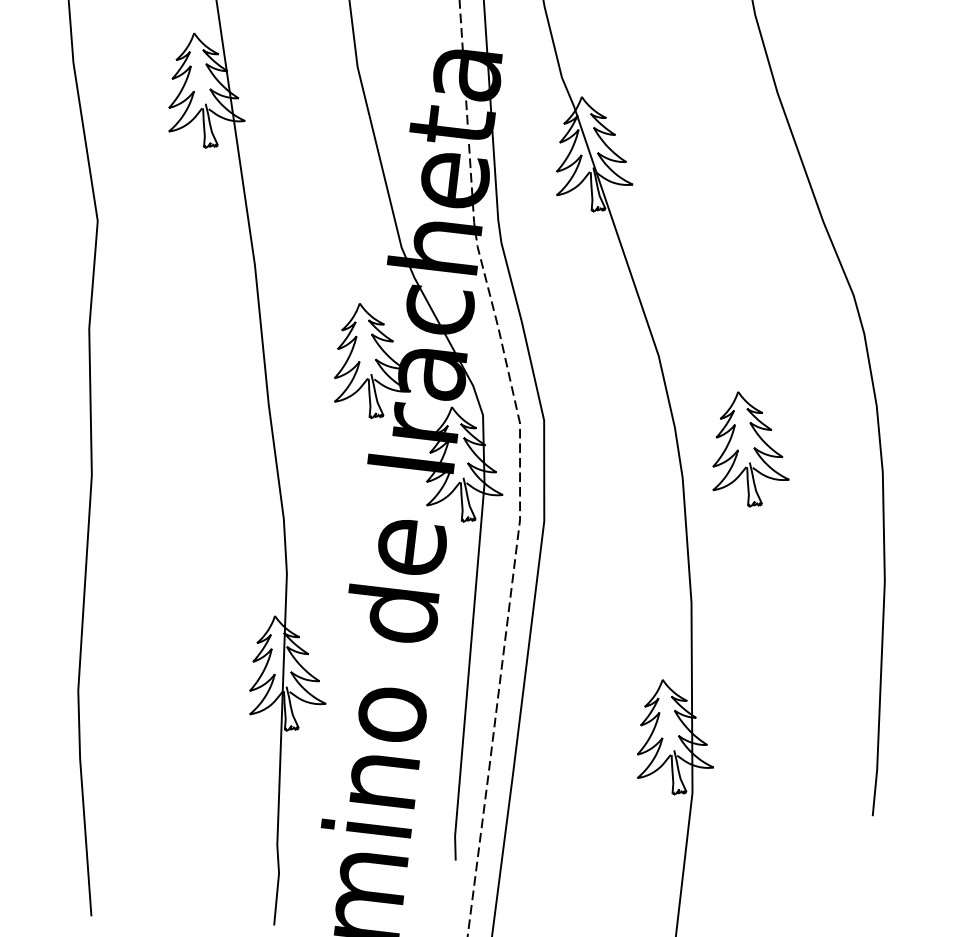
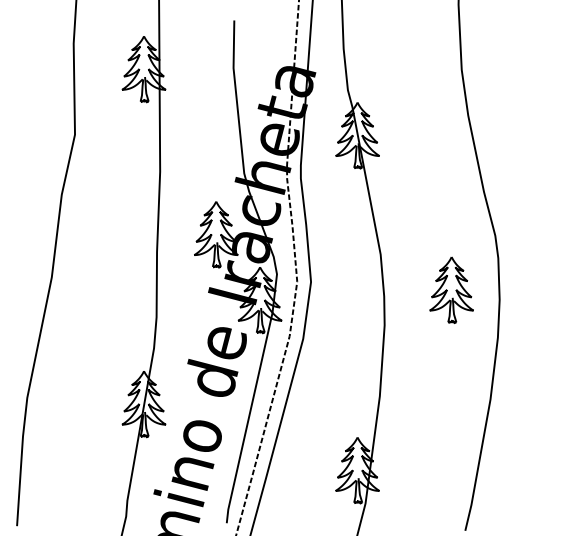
part: (745, 448) -> (451, 289), moved

